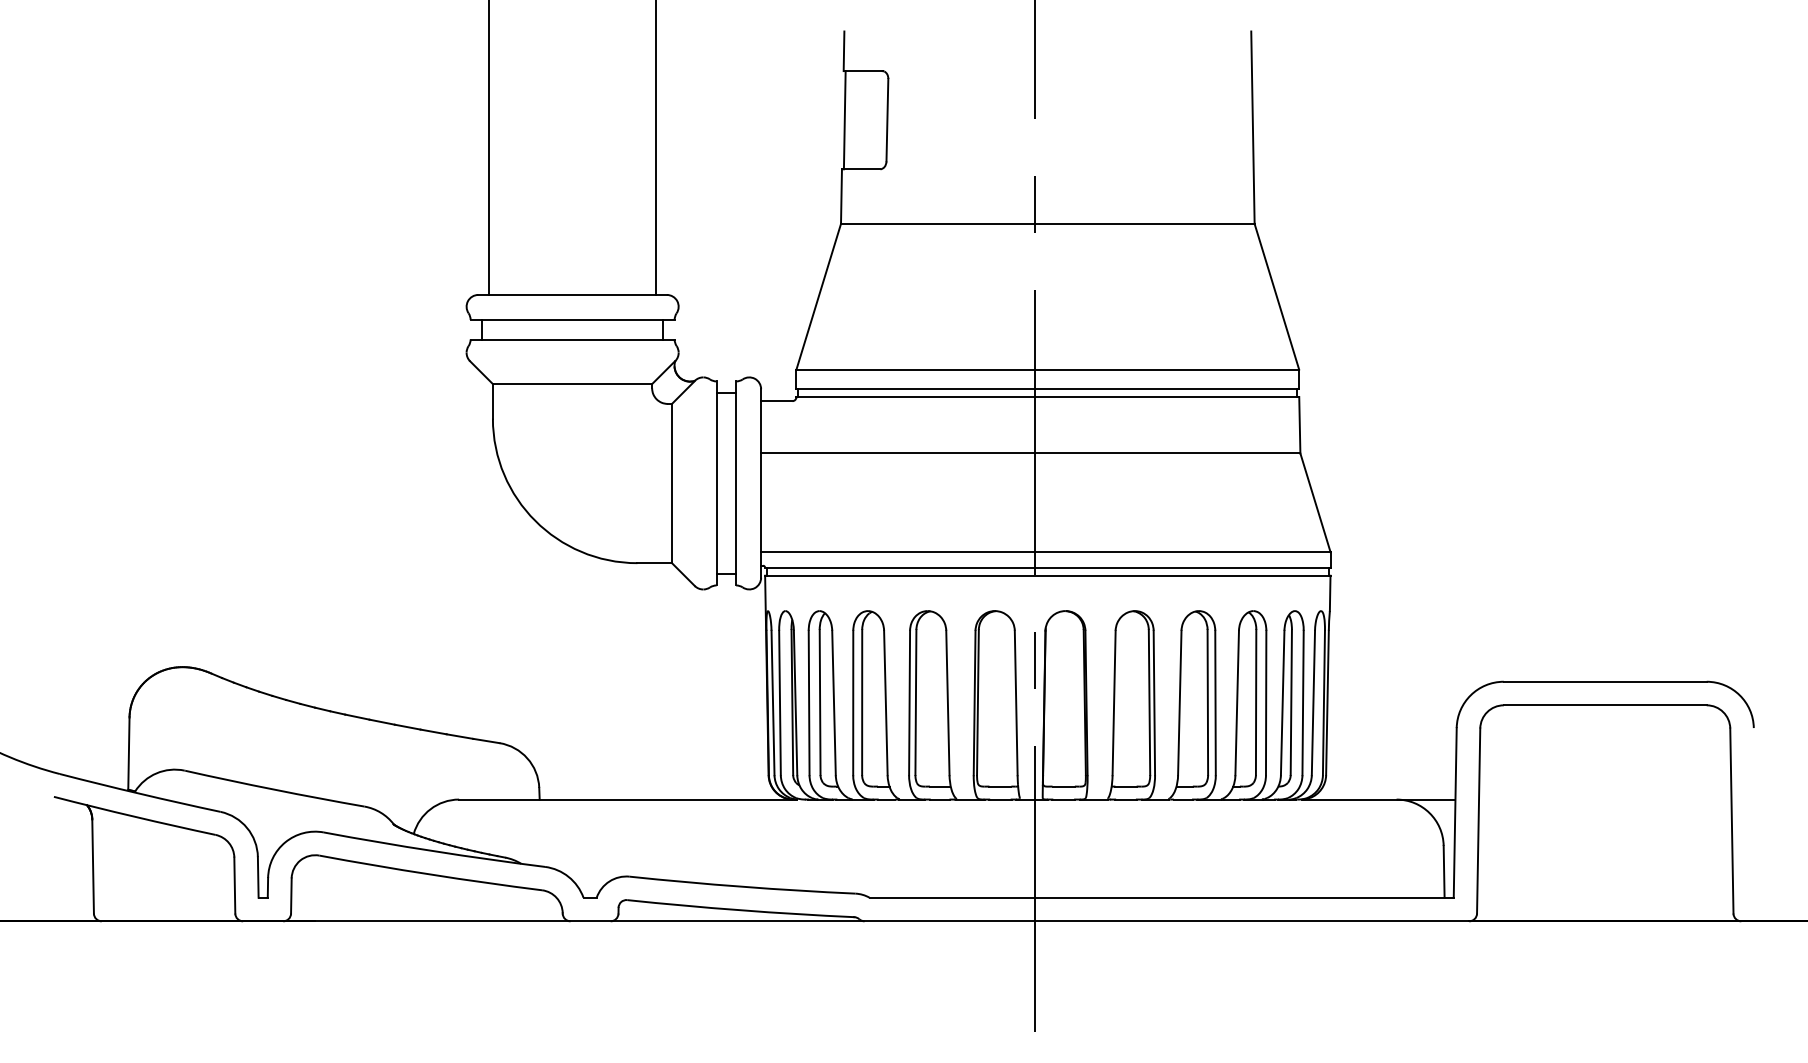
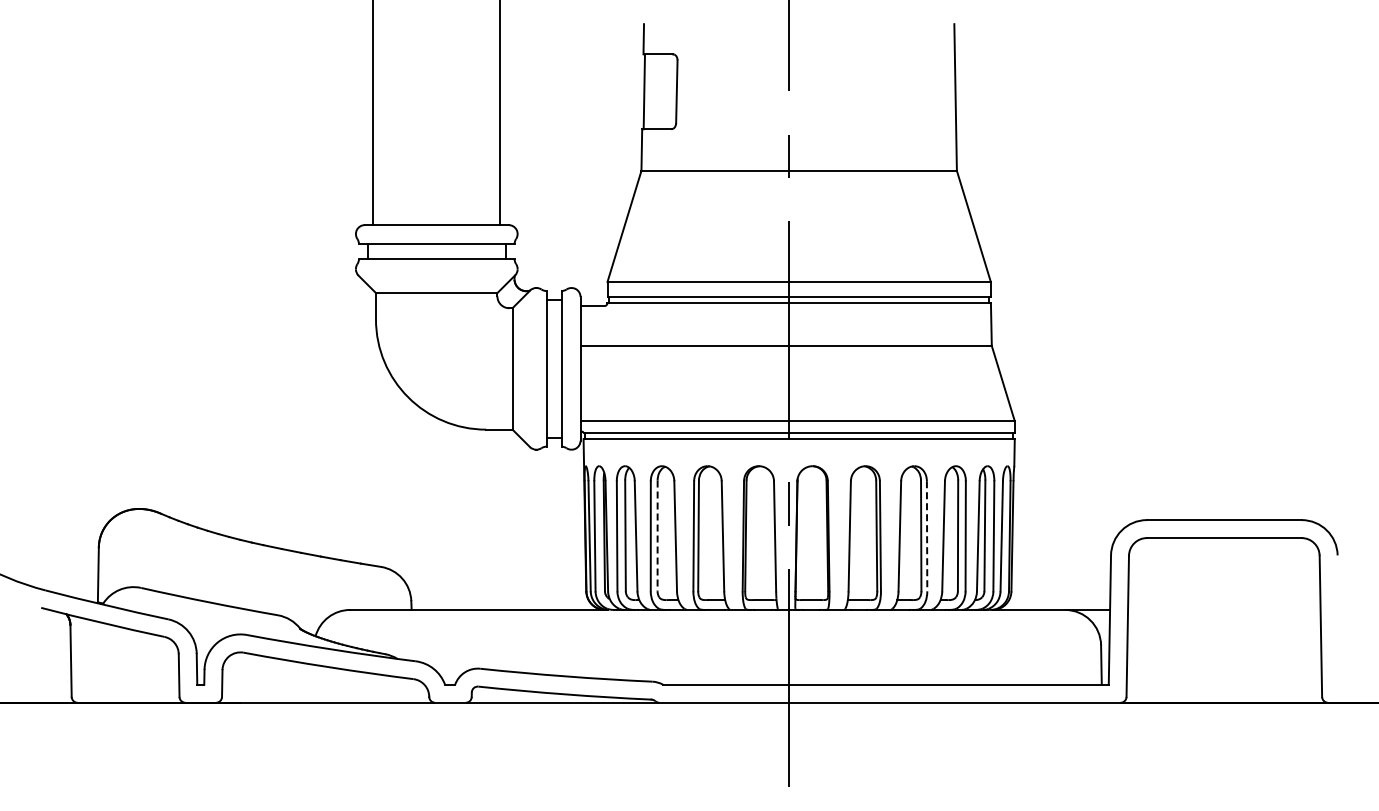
line: (862, 703) -> (657, 536), solid -> dashed
line: (1216, 703) -> (927, 536), solid -> dashed

